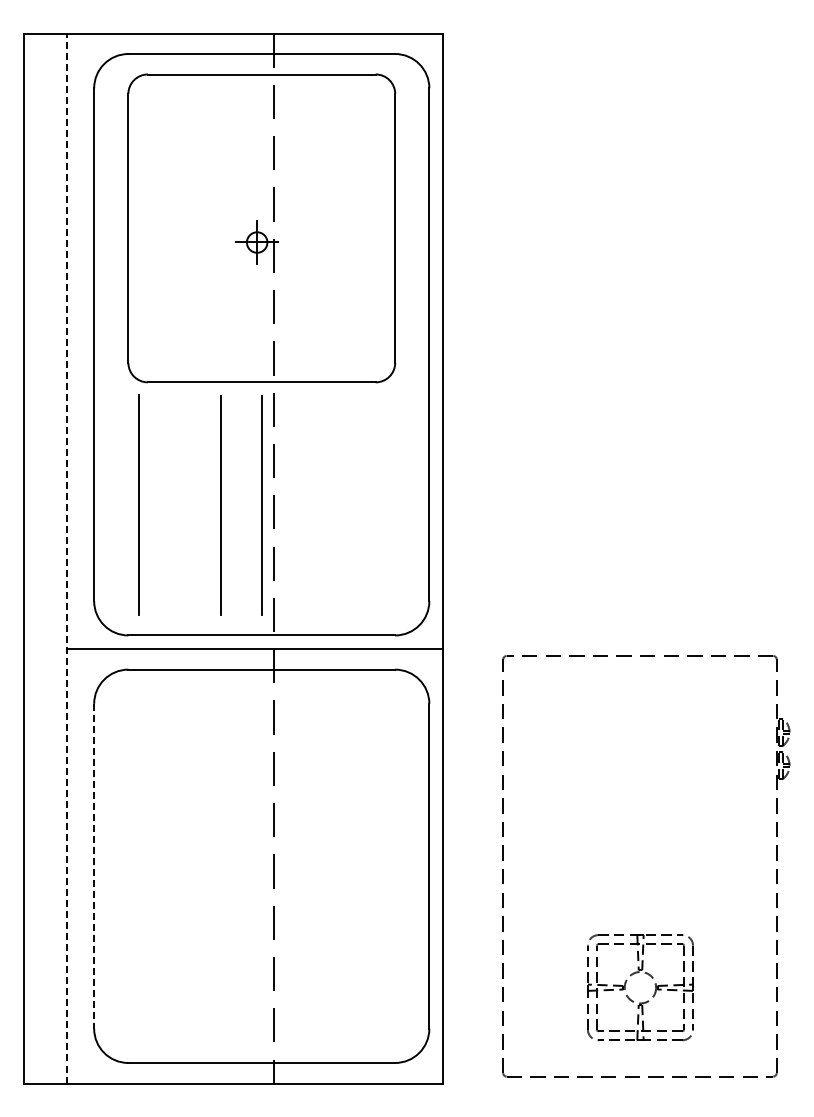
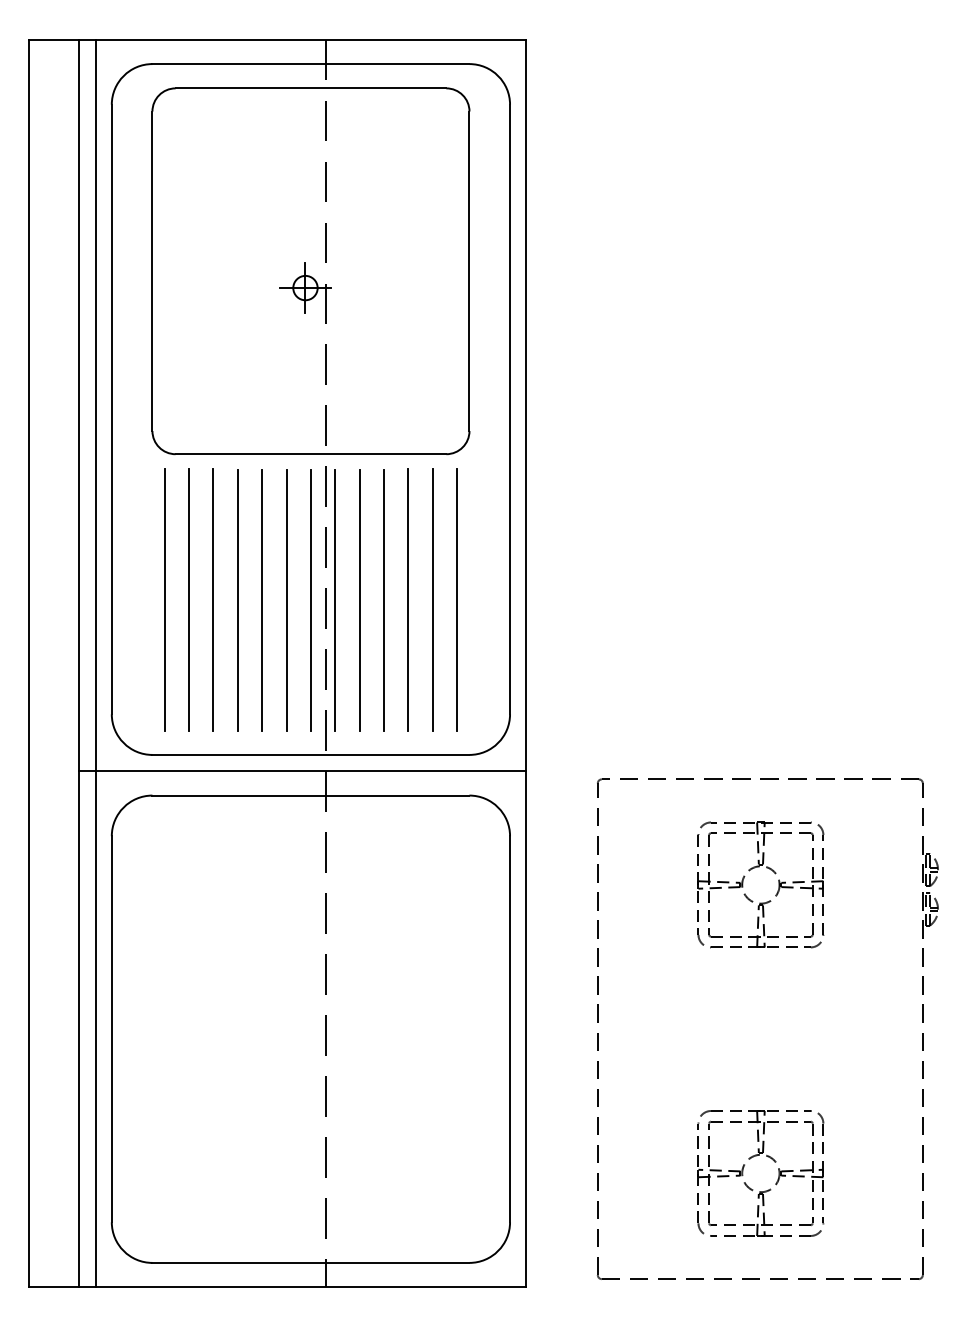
line: (159, 504) -> (189, 599), added
line: (179, 504) -> (213, 599), added
line: (343, 504) -> (408, 599), added
line: (364, 504) -> (433, 599), added
line: (384, 504) -> (456, 599), added
line: (200, 505) -> (238, 600), added
line: (241, 505) -> (286, 600), added
line: (282, 505) -> (335, 600), added
line: (302, 505) -> (359, 600), added
line: (323, 505) -> (384, 600), added
line: (66, 558) -> (78, 663), dashed -> solid
line: (80, 558) -> (95, 663), added
part: (638, 730) -> (758, 867), added
line: (94, 866) -> (112, 1029), dashed -> solid

